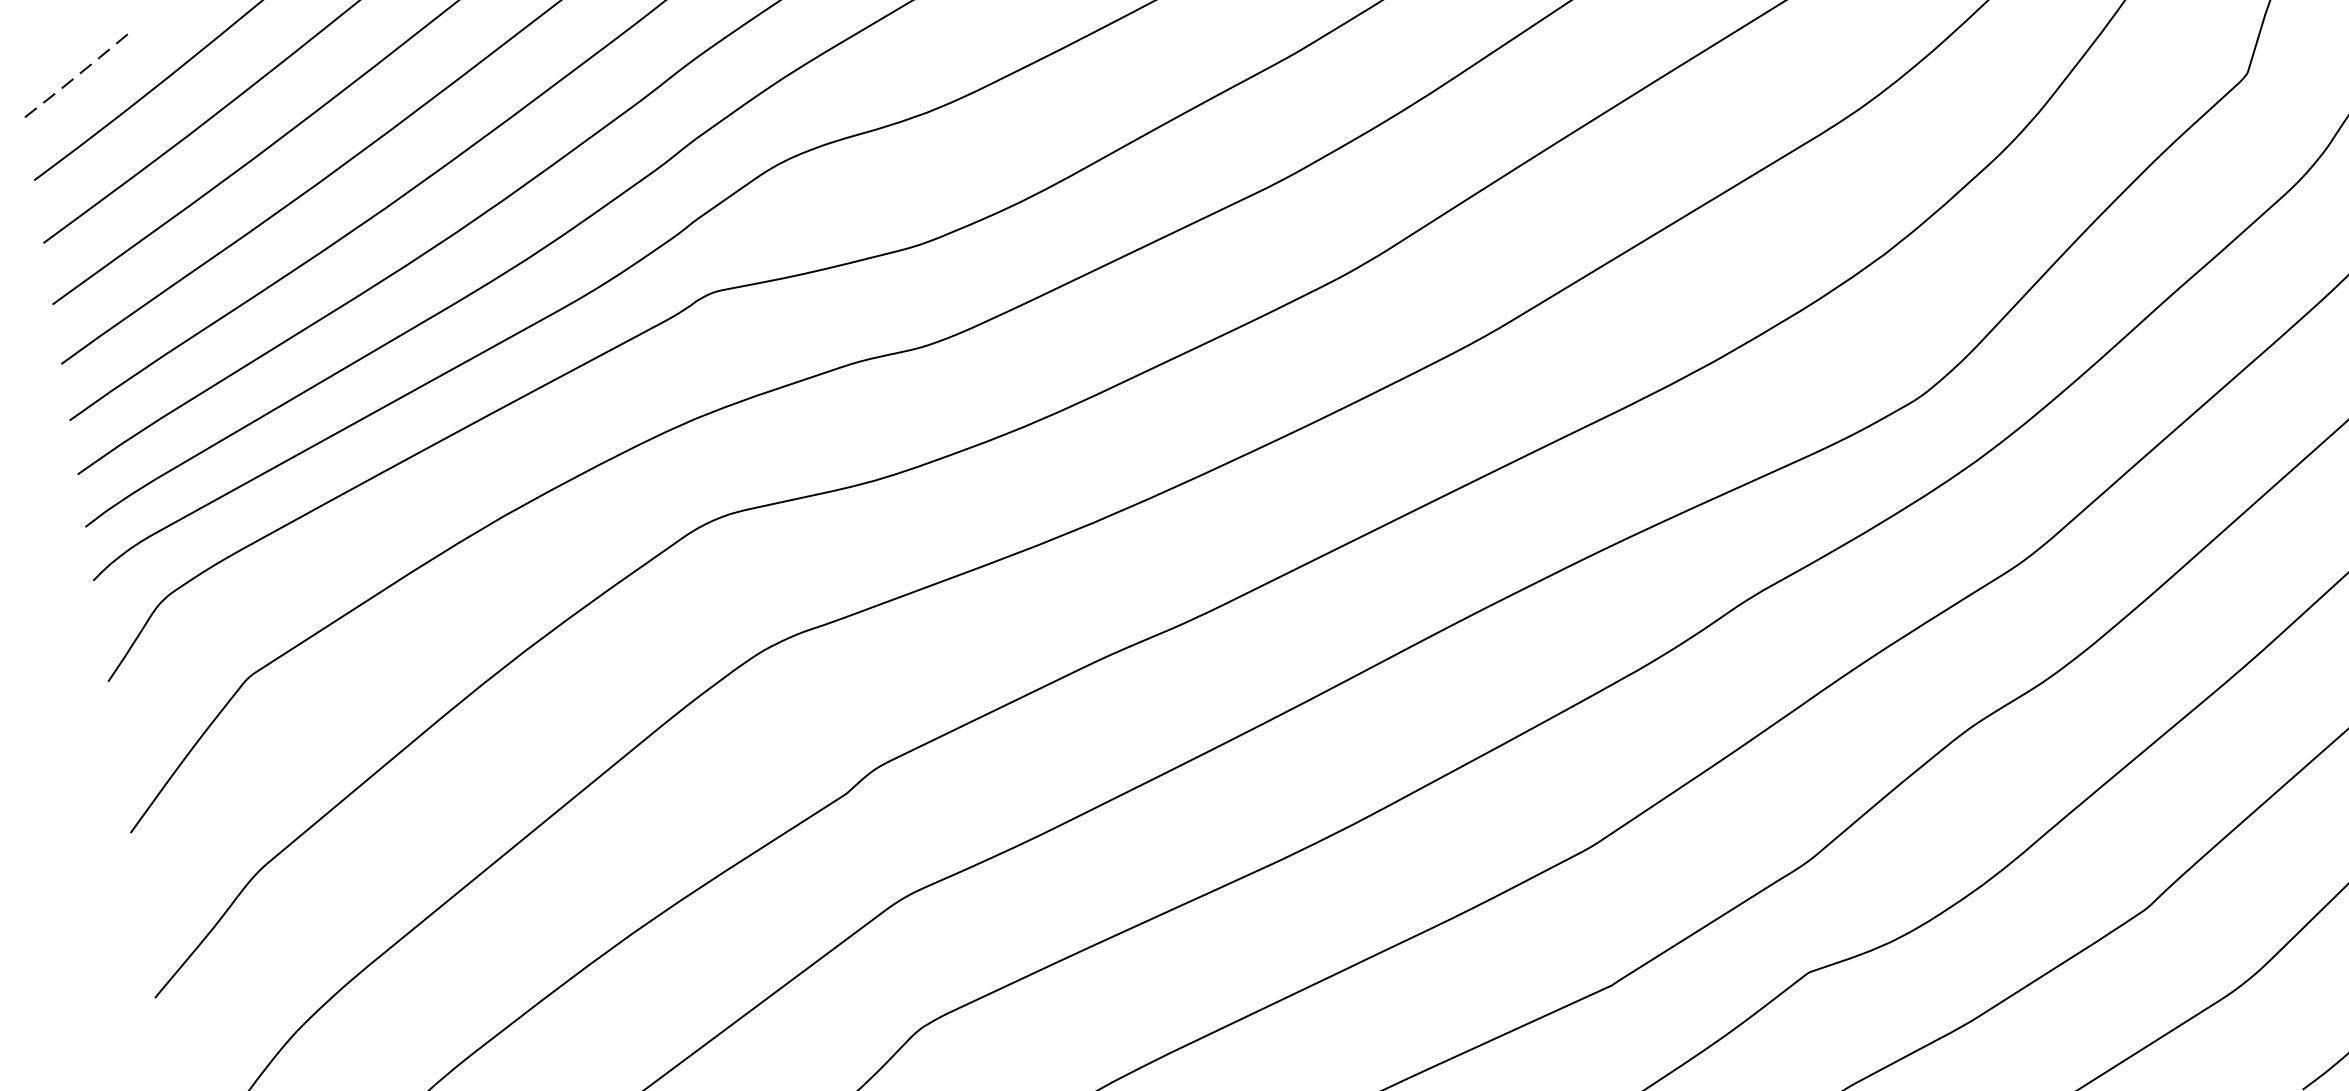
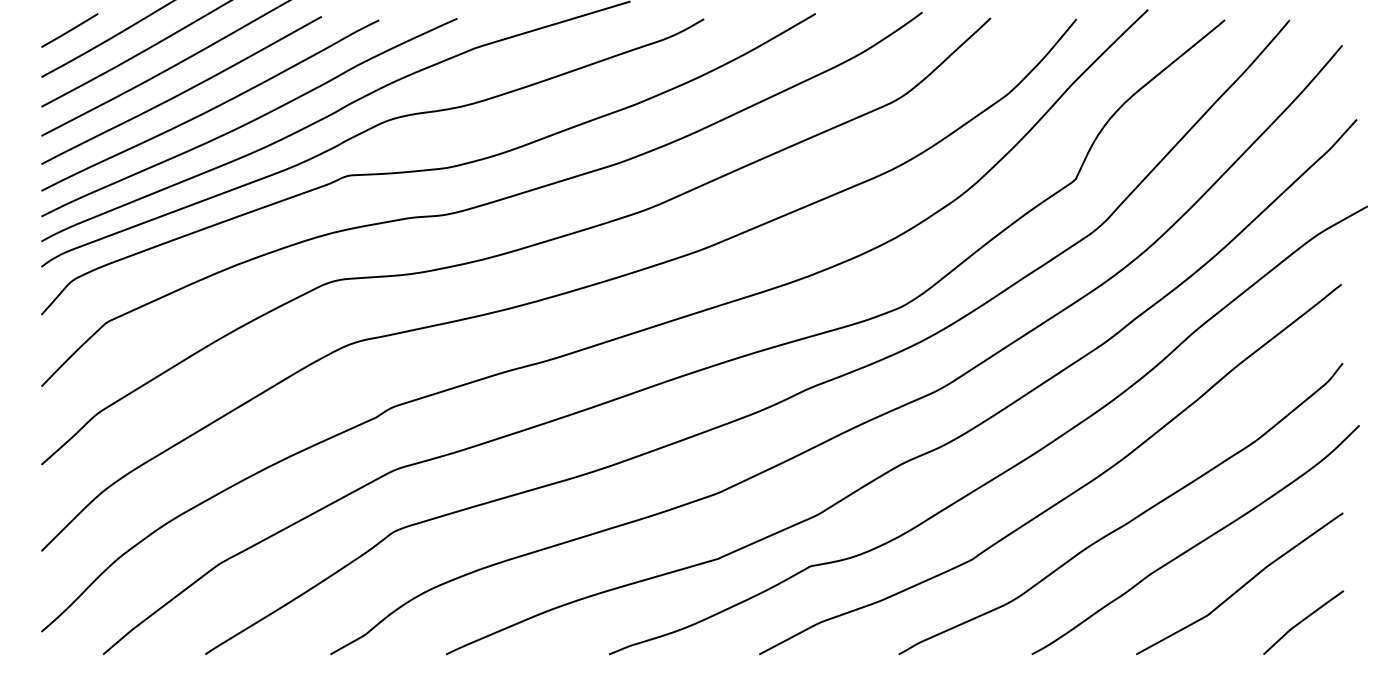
line: (80, 72) -> (70, 30), dashed -> solid

